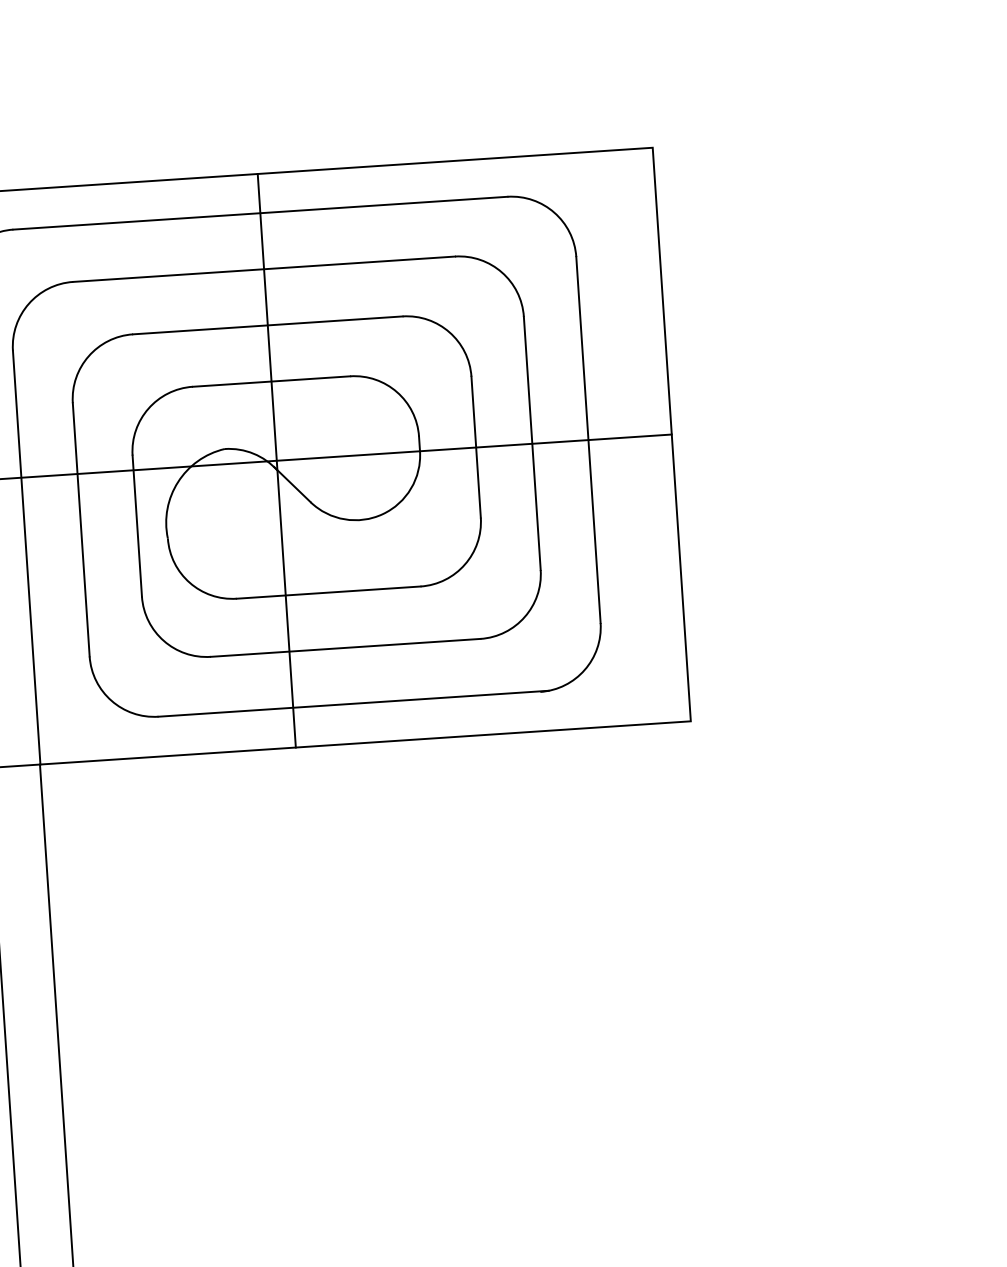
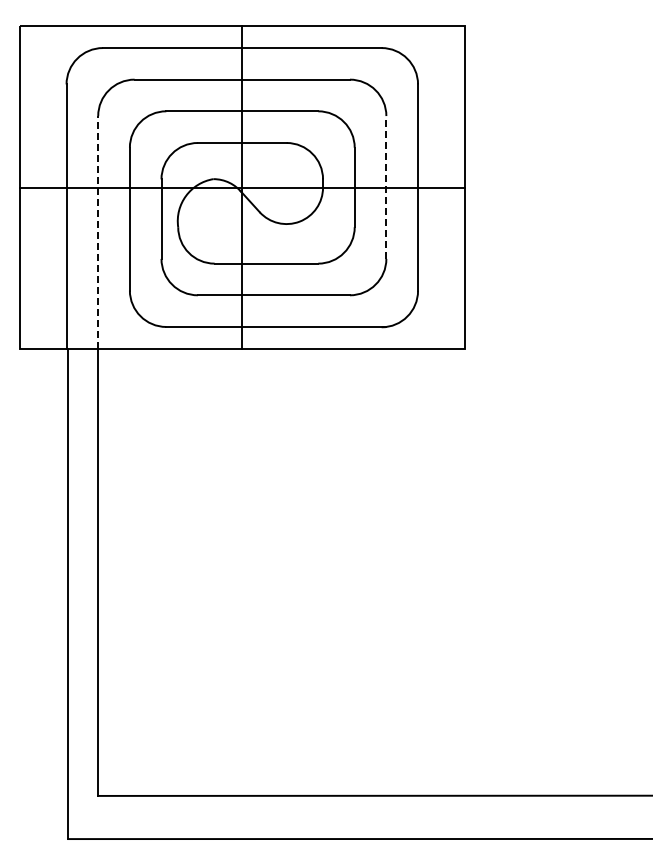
line: (532, 441) -> (386, 186), solid -> dashed
line: (27, 557) -> (98, 232), solid -> dashed

